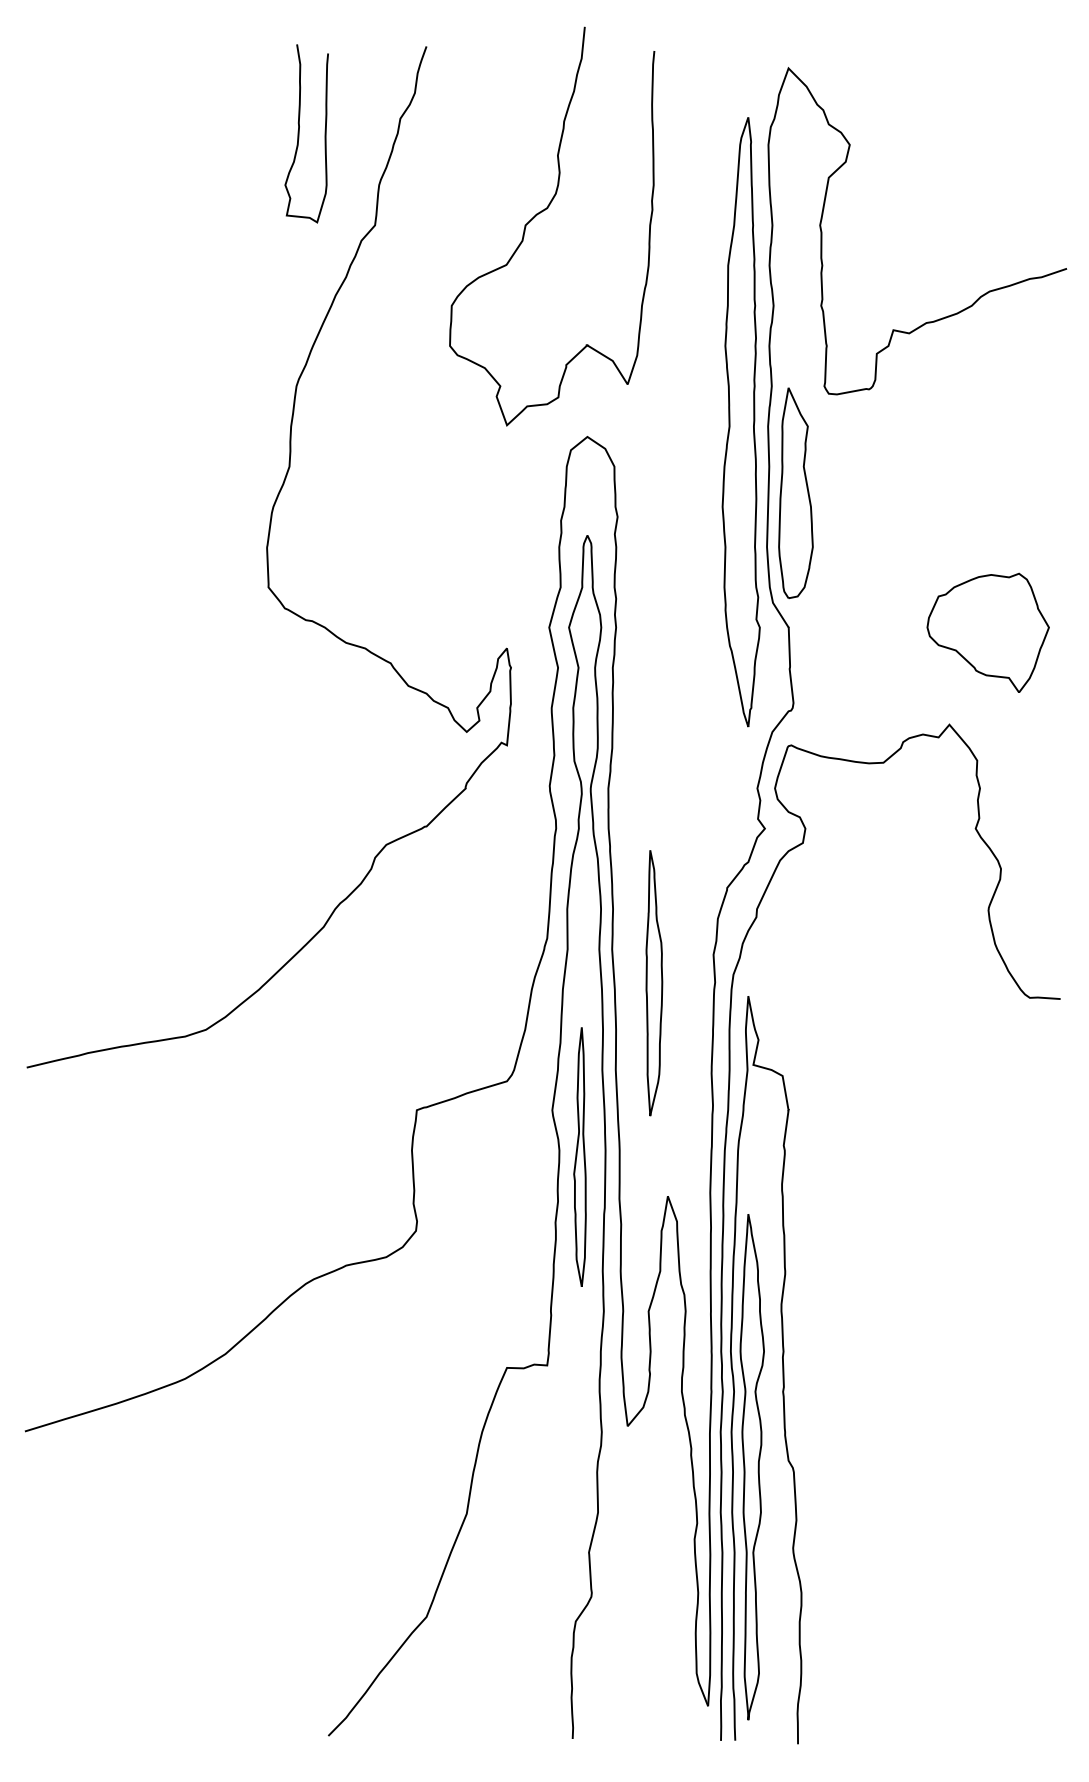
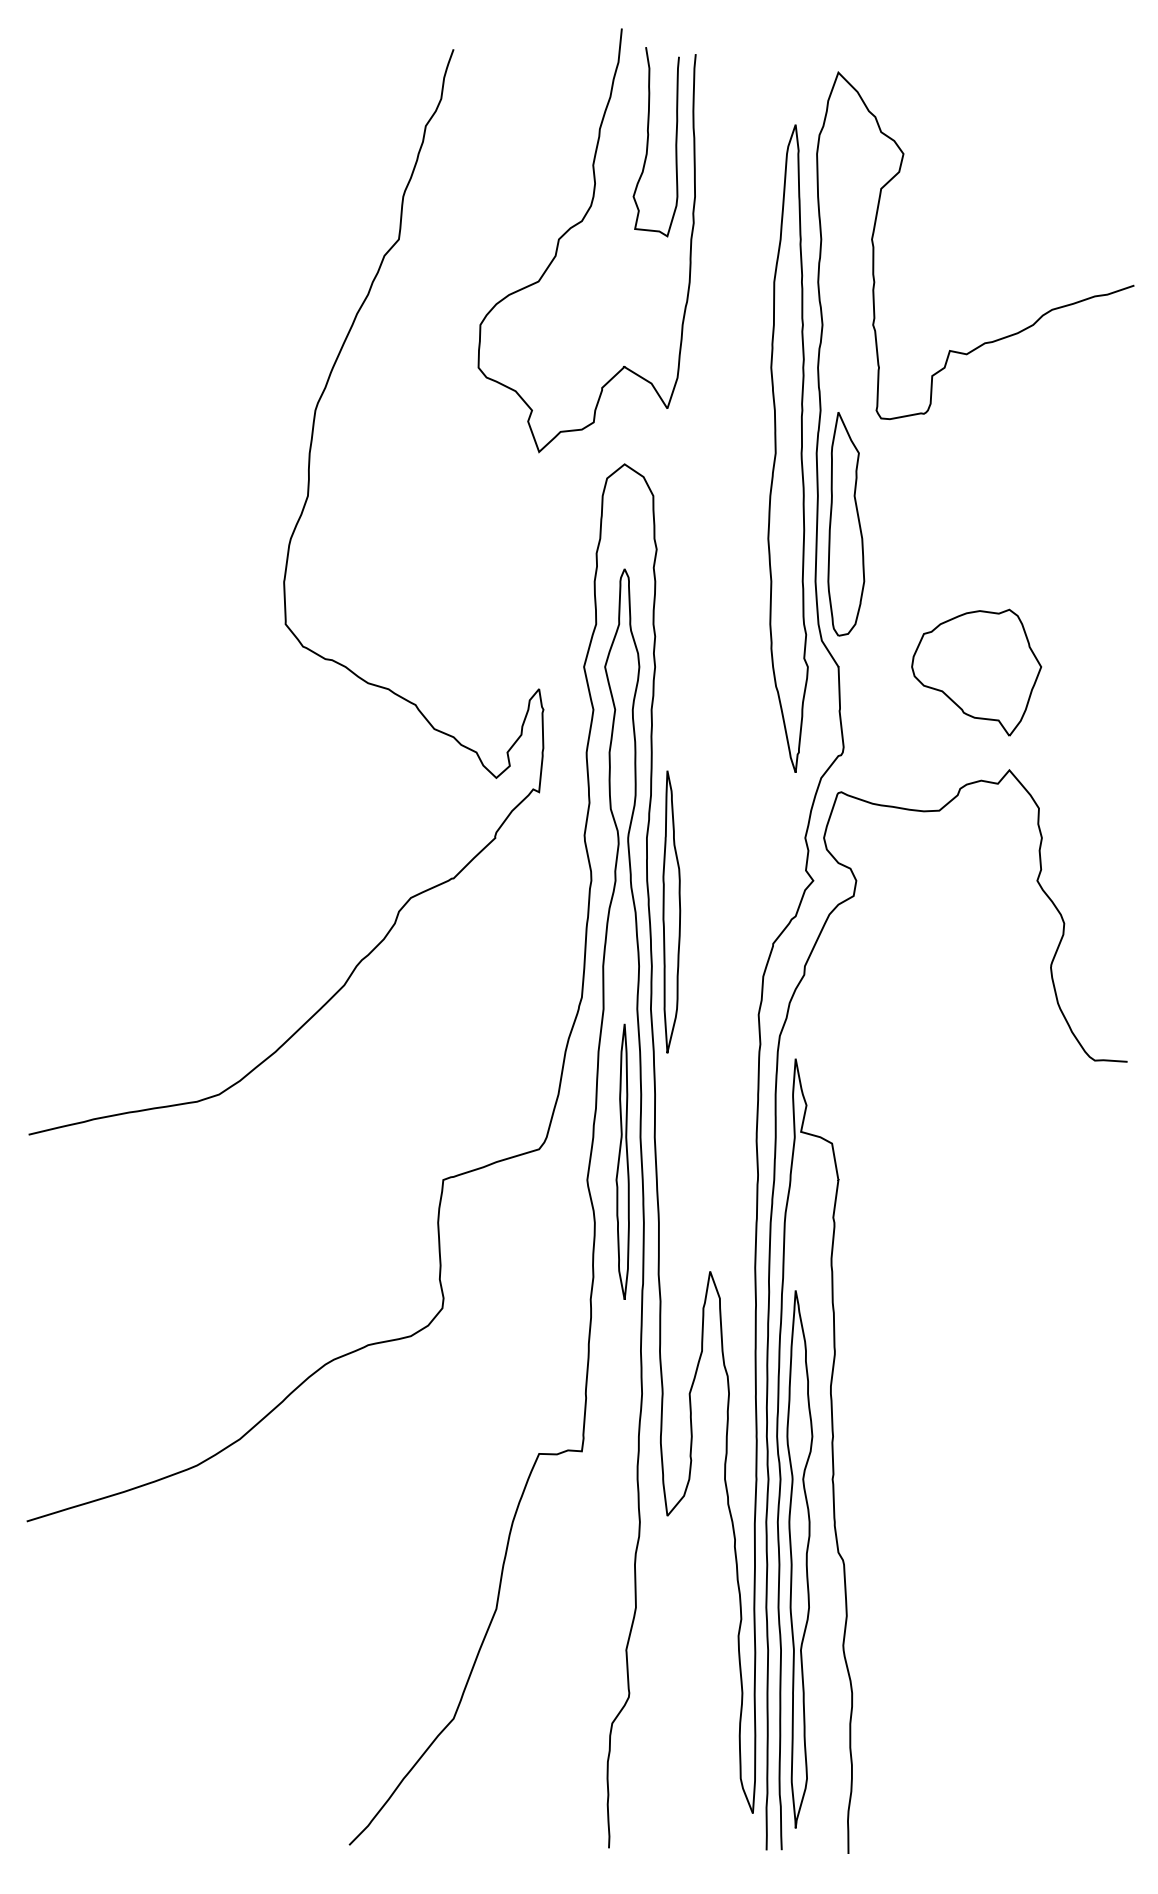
curve: (299, 134) -> (648, 142), moved
part: (988, 632) -> (976, 672), moved
part: (654, 982) -> (671, 911), moved
part: (579, 1156) -> (622, 1161), moved

